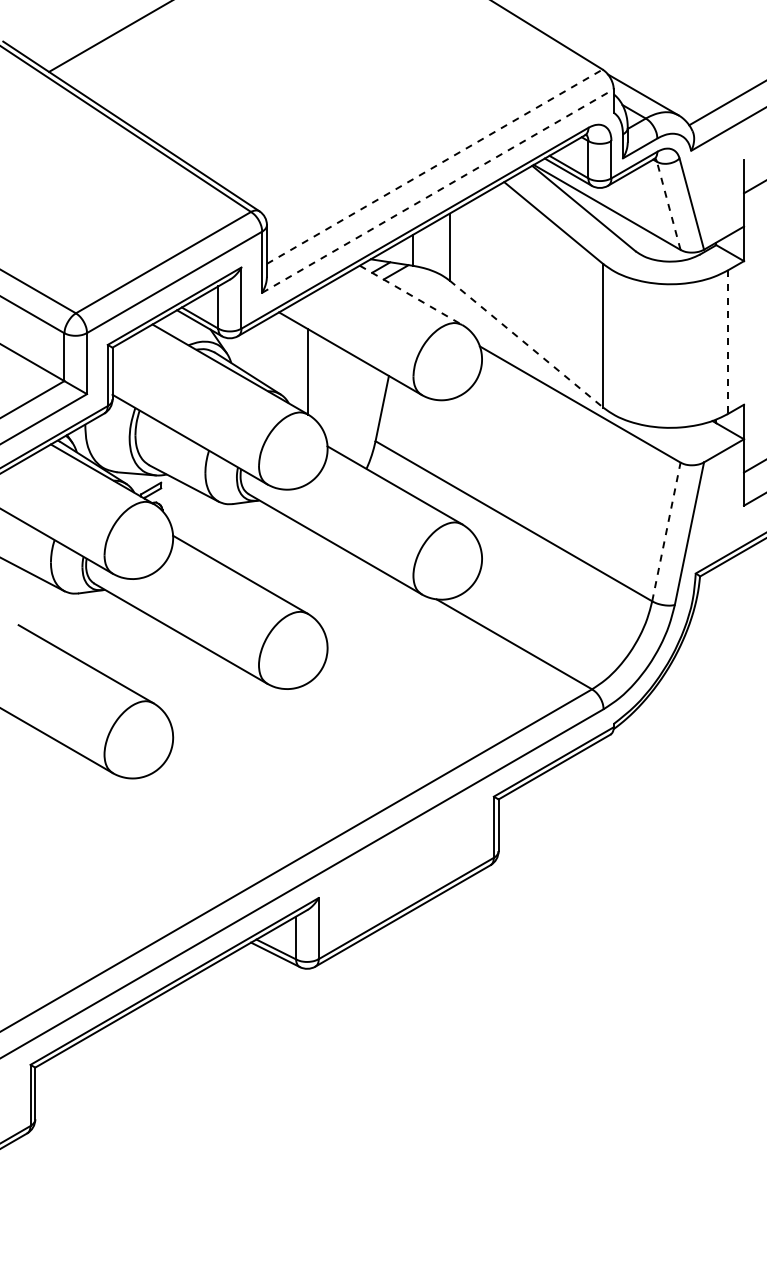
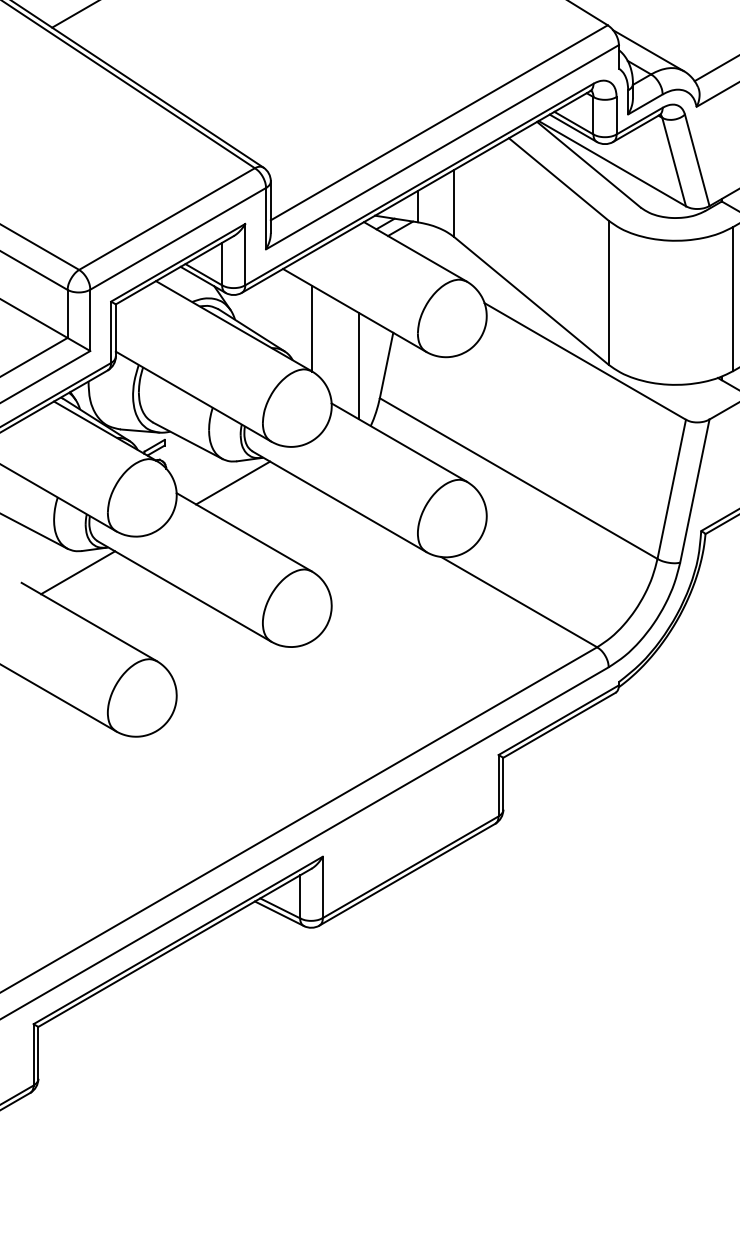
line: (434, 166) -> (439, 122), dashed -> solid
line: (438, 190) -> (443, 146), dashed -> solid
line: (668, 205) -> (673, 161), dashed -> solid
line: (411, 295) -> (415, 252), dashed -> solid
line: (727, 342) -> (733, 299), dashed -> solid
line: (526, 344) -> (531, 301), dashed -> solid
line: (354, 408) -> (358, 365), added
line: (229, 525) -> (233, 482), added
line: (666, 531) -> (671, 488), dashed -> solid
line: (74, 614) -> (77, 572), added

